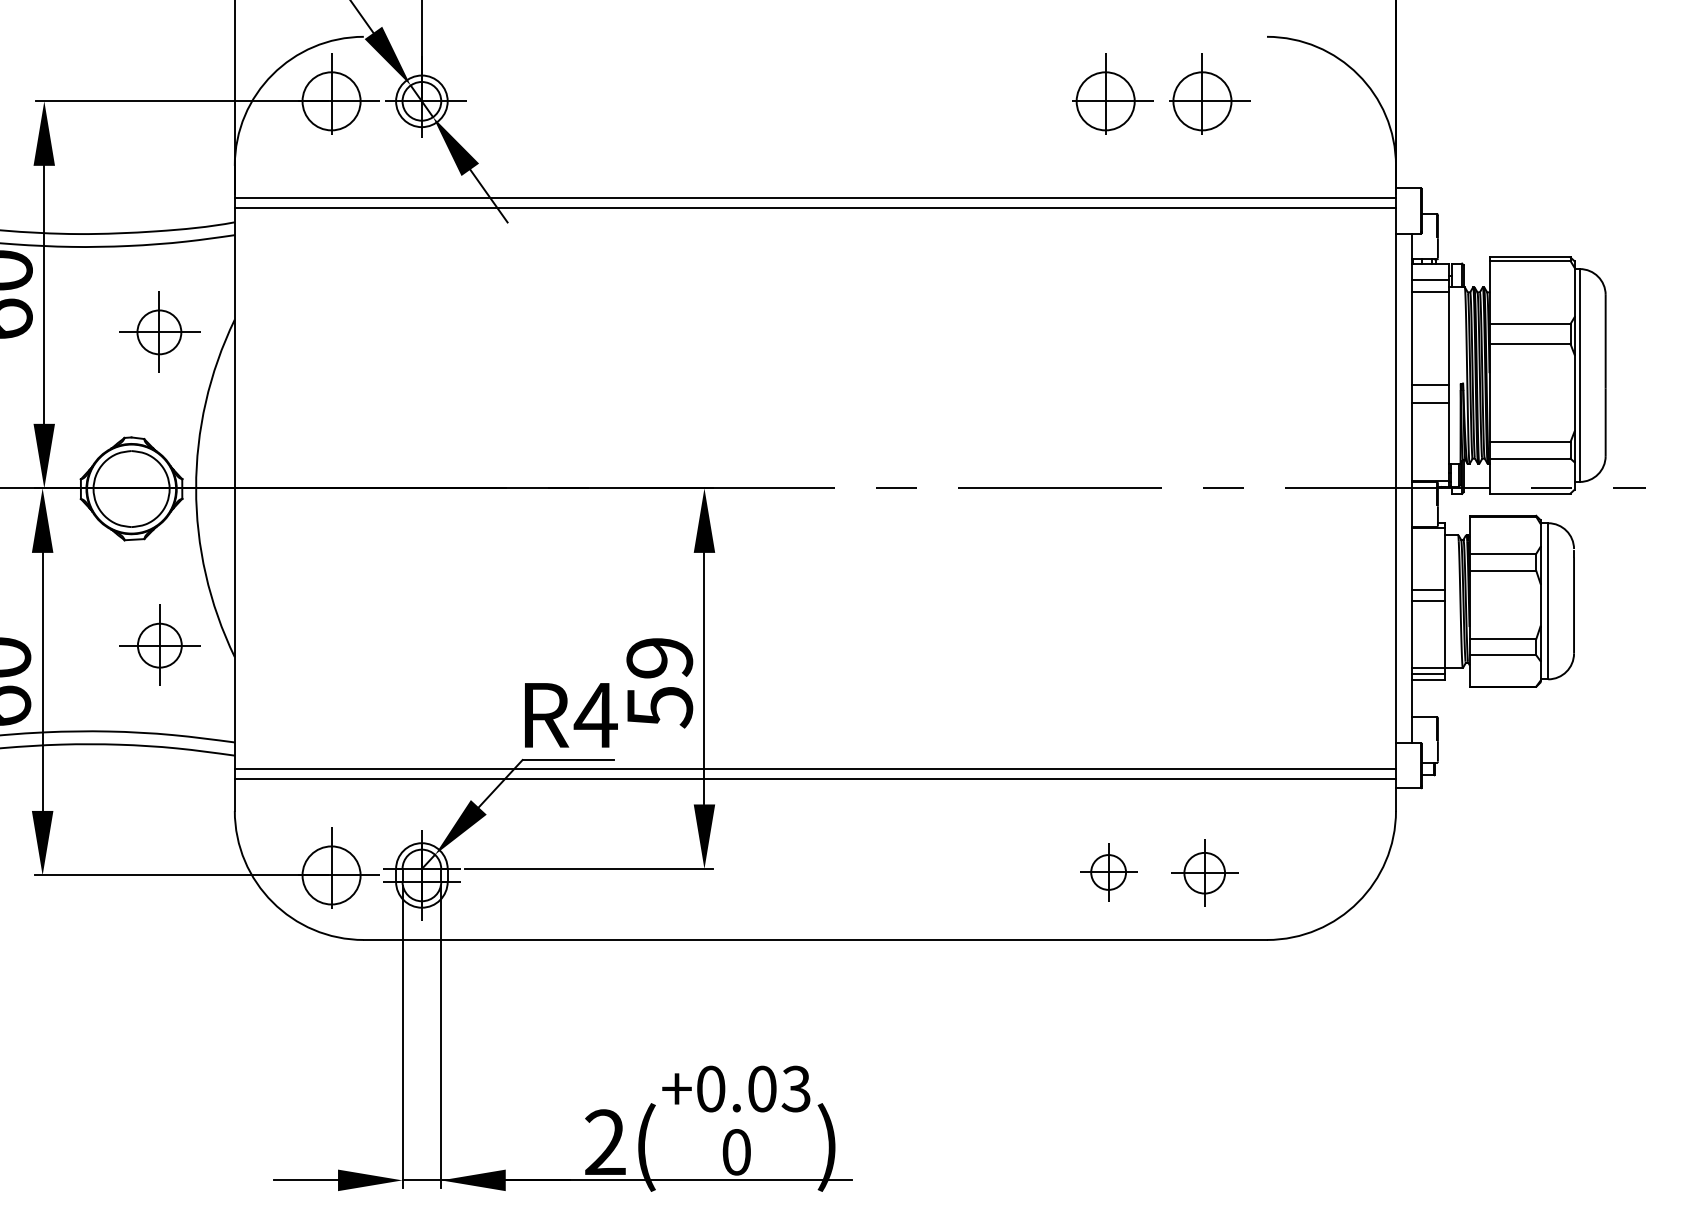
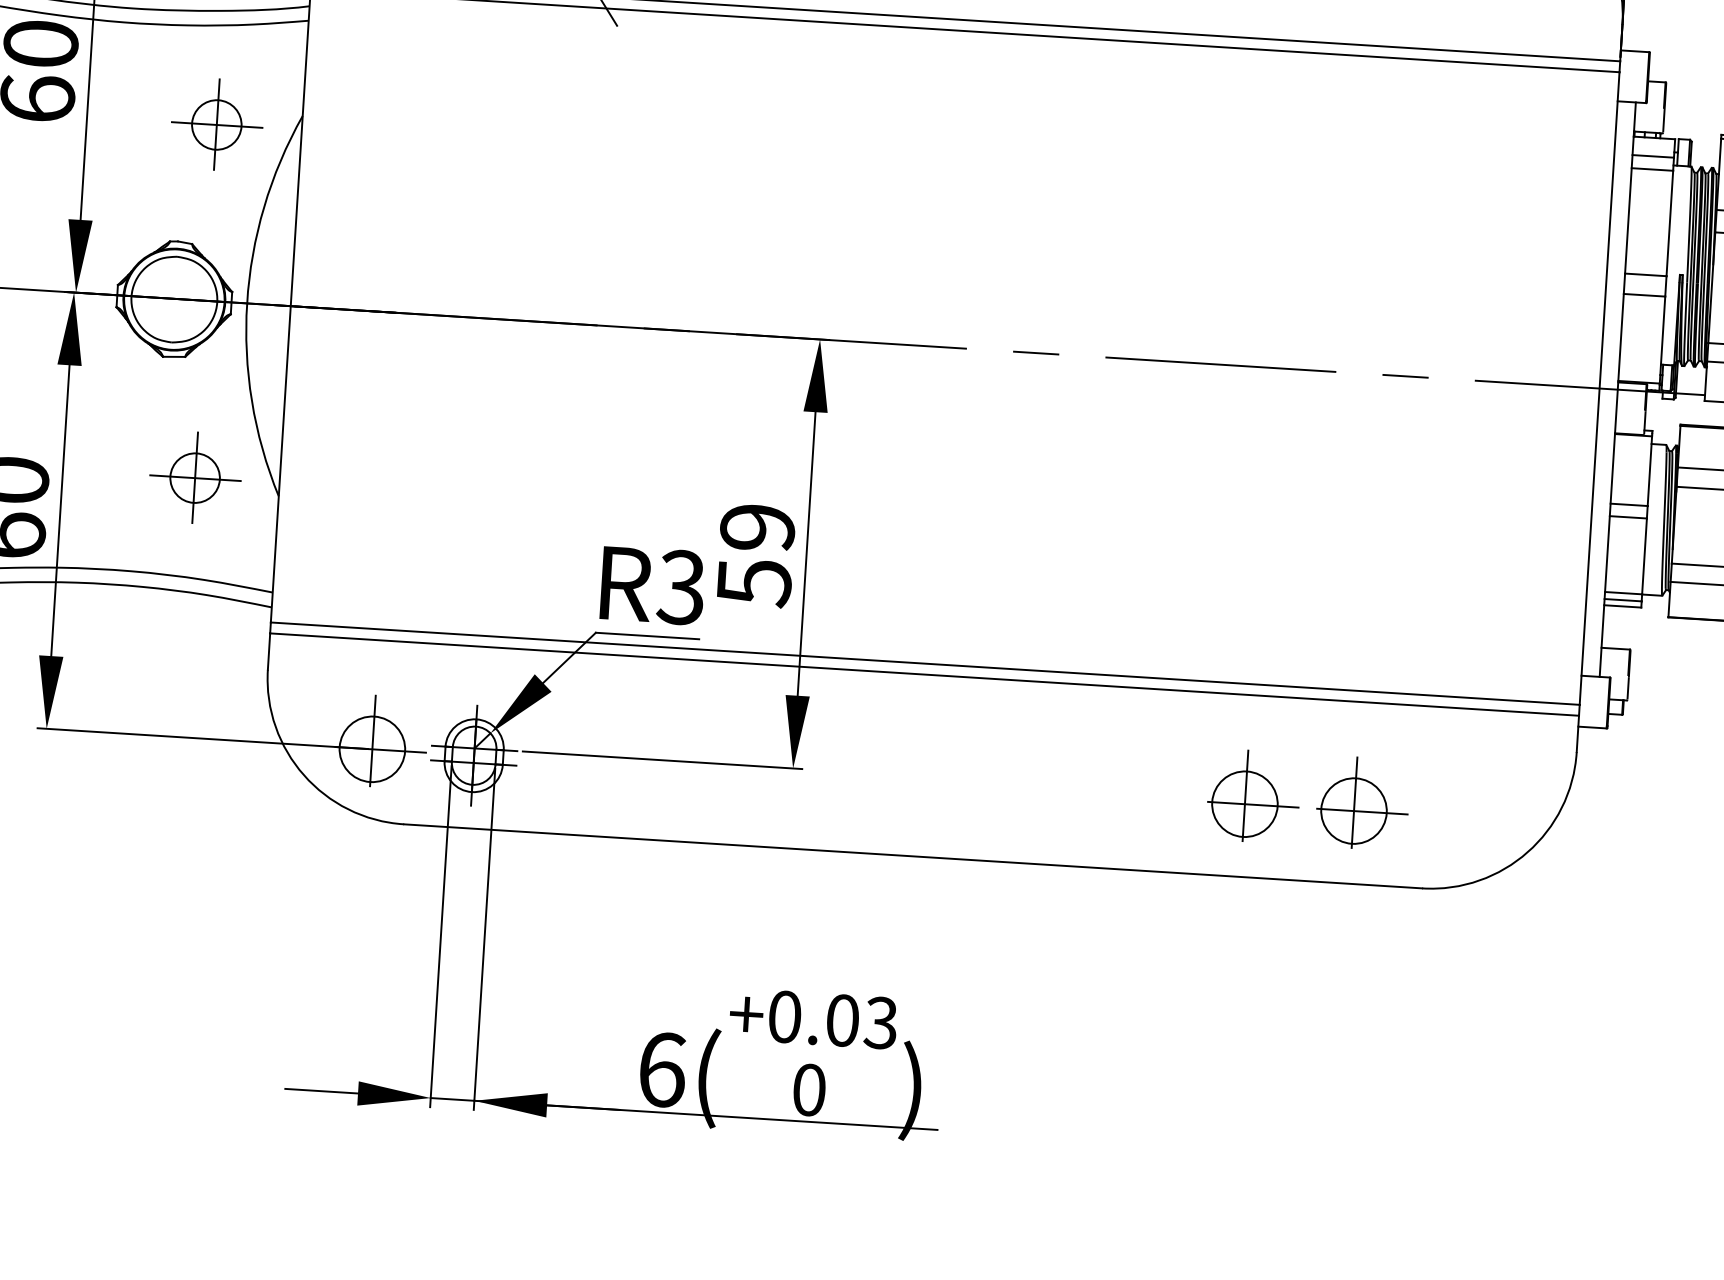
text: (595, 715) -> (681, 587), R4 -> R3
part: (1112, 867) -> (1253, 795), size x1.67
part: (1209, 867) -> (1362, 802), size x1.43
text: (605, 1142) -> (662, 1069), 2( -> 6(

